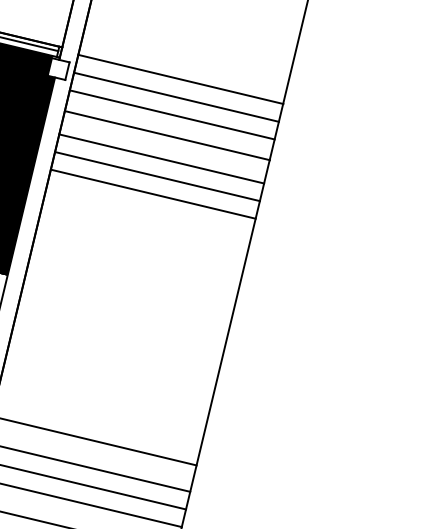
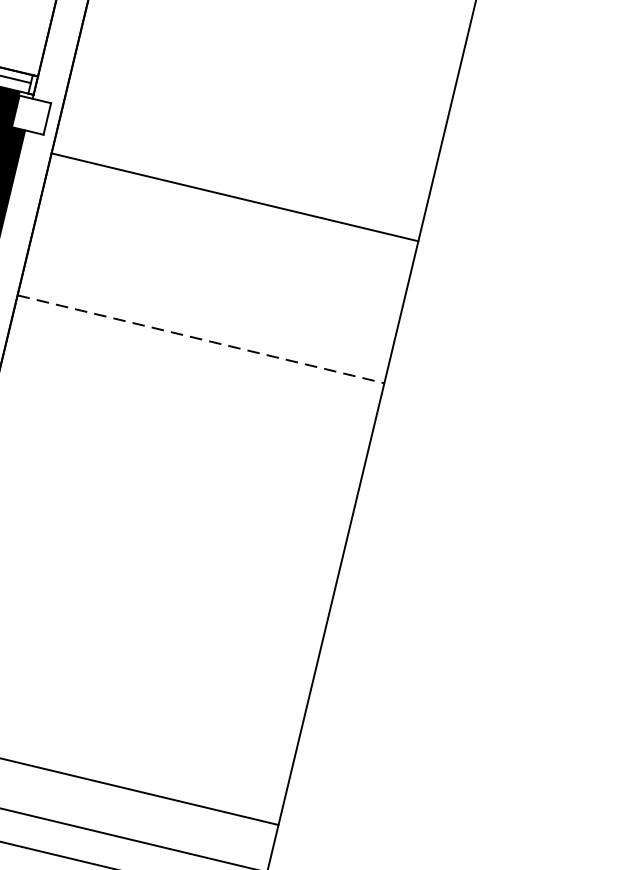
line: (180, 79) -> (249, 133), removed
line: (176, 96) -> (242, 164), removed
line: (166, 135) -> (224, 234), removed
line: (161, 158) -> (215, 275), removed
line: (157, 176) -> (208, 307), removed
line: (153, 194) -> (201, 339), solid -> dashed

